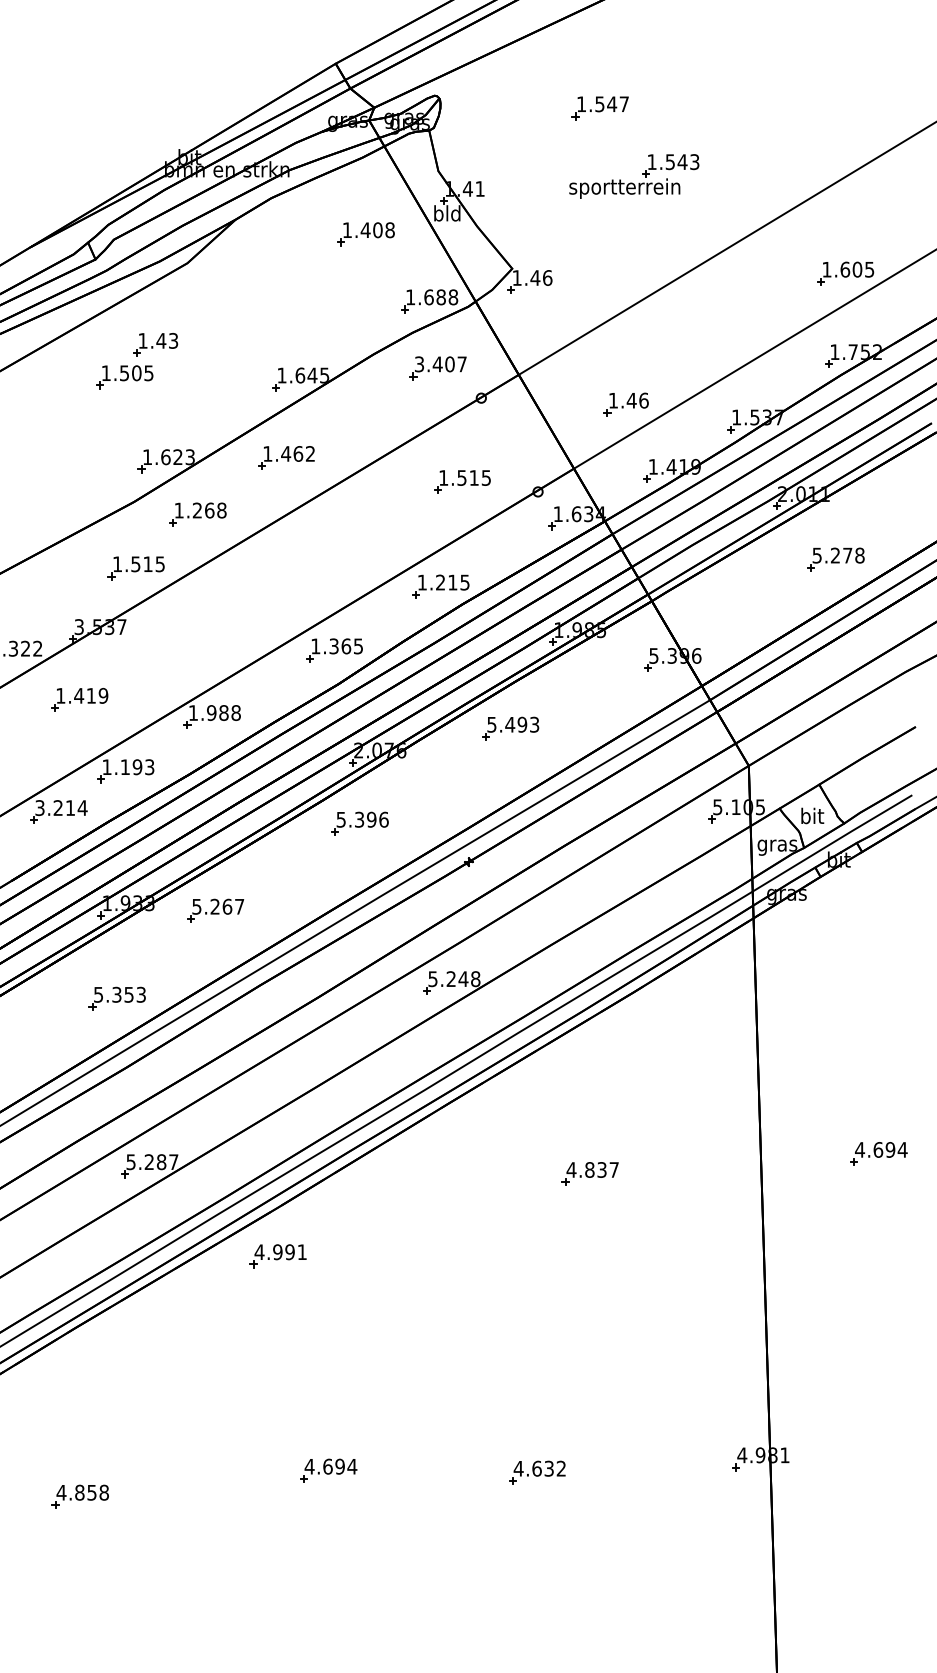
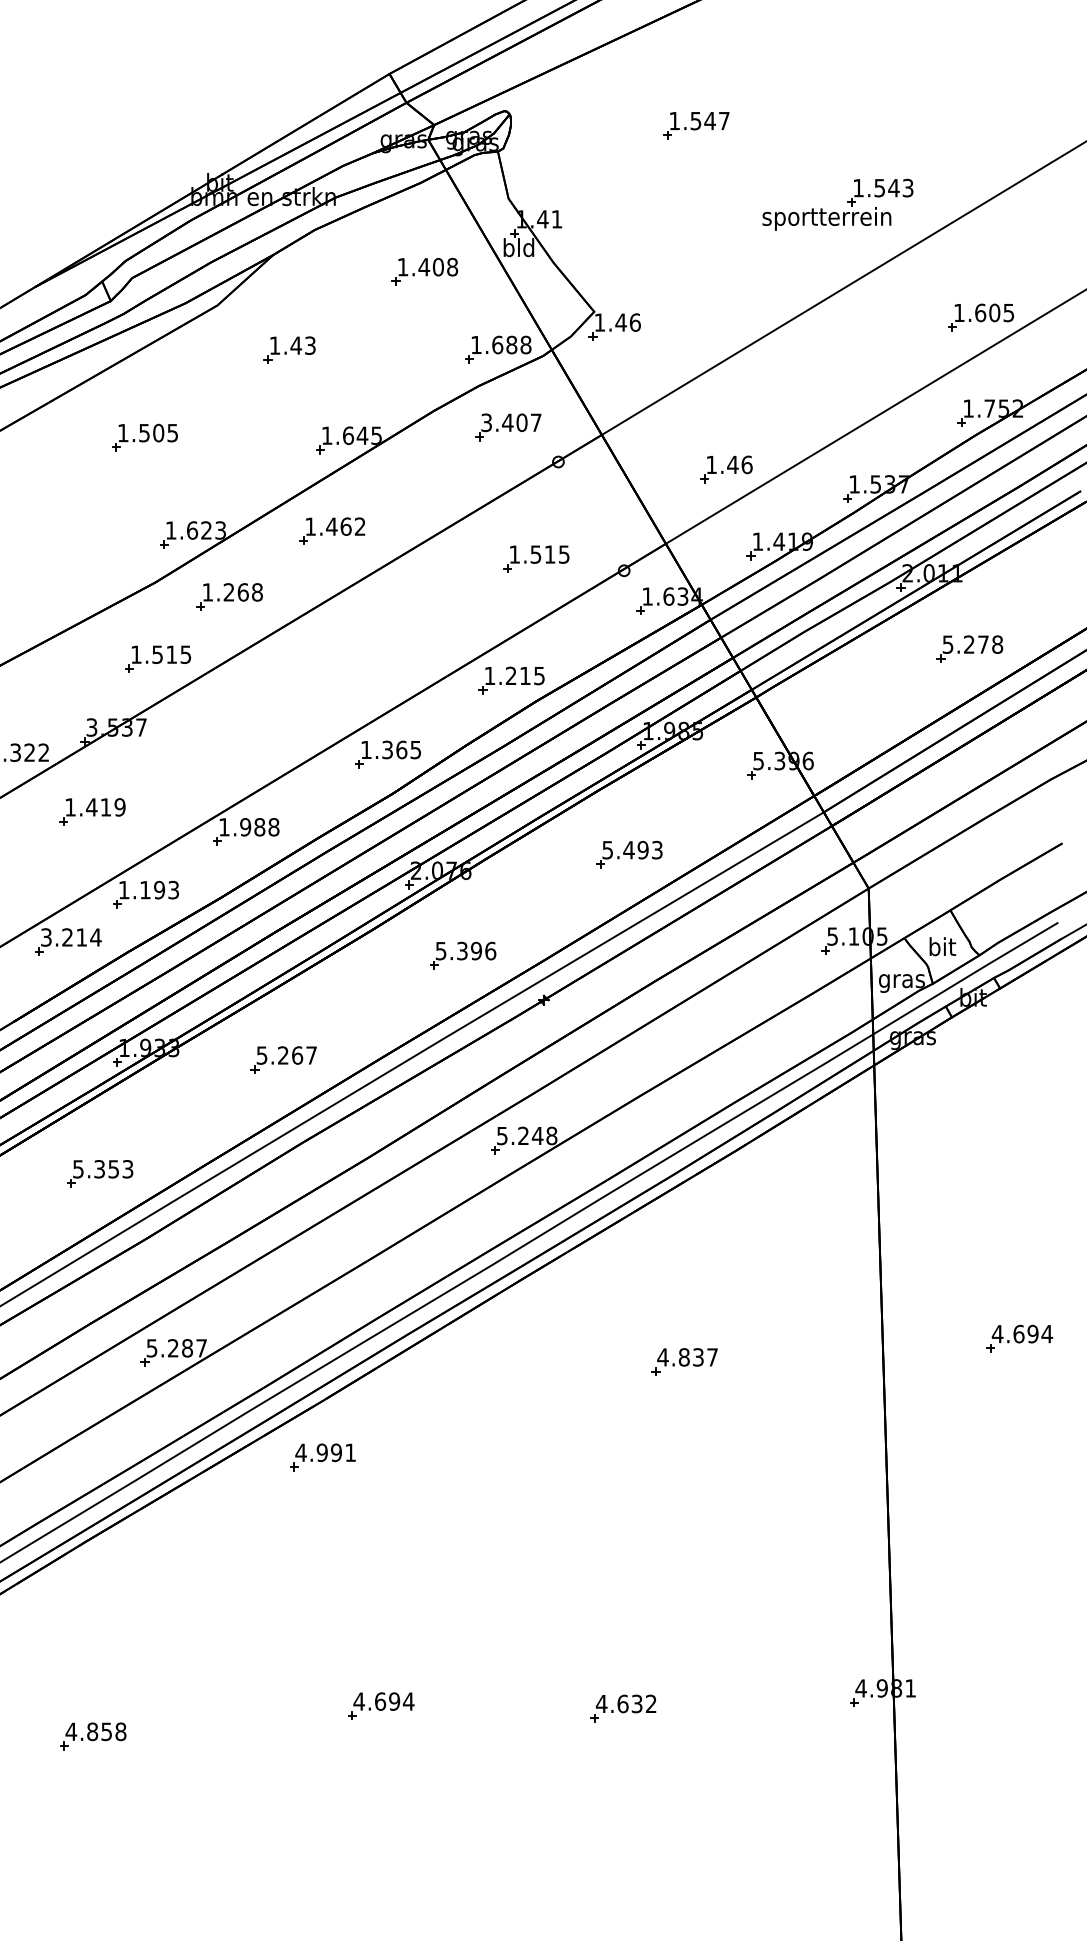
part: (632, 182) -> (835, 211), moved
part: (155, 344) -> (289, 349), moved
part: (510, 728) -> (629, 854), moved
part: (359, 823) -> (462, 955), moved
part: (215, 910) -> (283, 1059), moved
part: (116, 998) -> (99, 1173), moved

